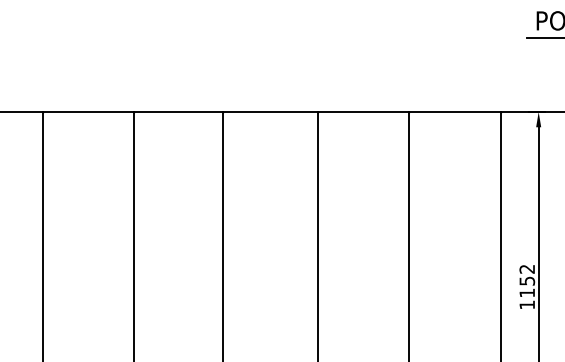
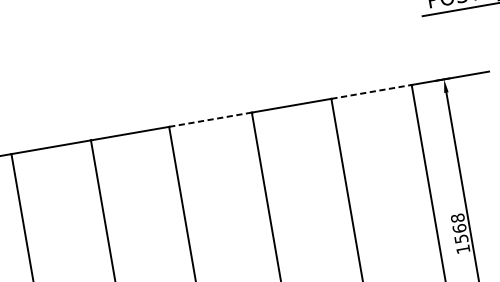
line: (271, 112) -> (211, 120), solid -> dashed
line: (455, 112) -> (371, 92), solid -> dashed
text: (527, 280) -> (459, 227), 1152 -> 1568

